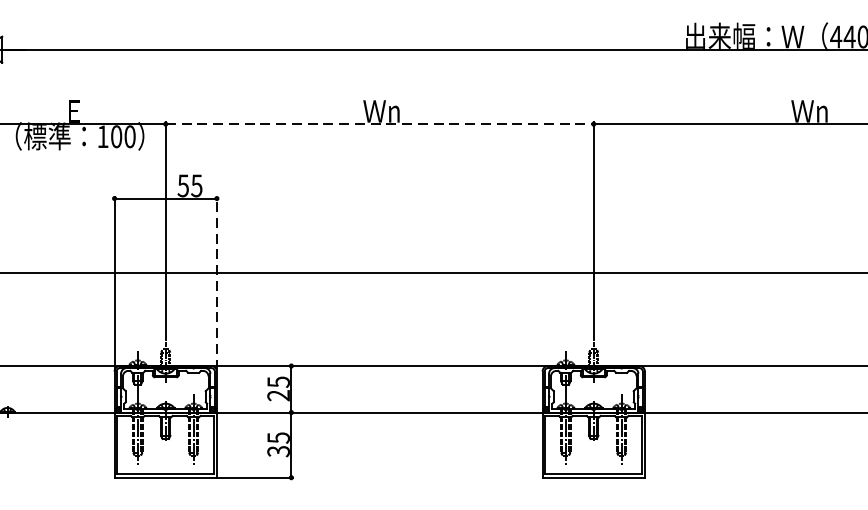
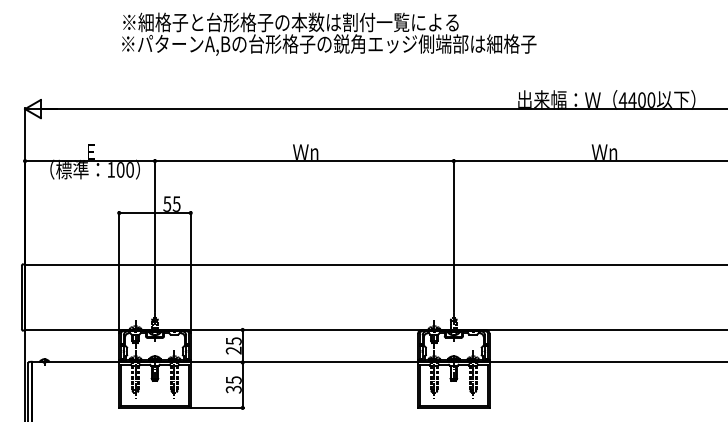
line: (379, 124) -> (304, 161), dashed -> solid
line: (216, 282) -> (190, 271), dashed -> solid

